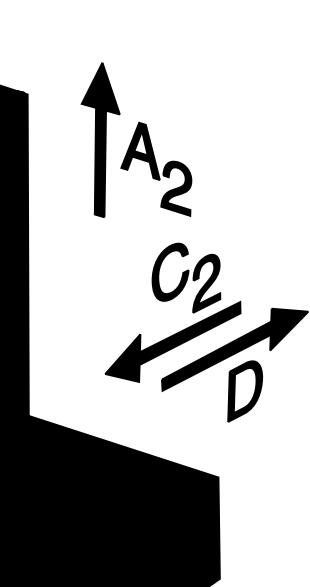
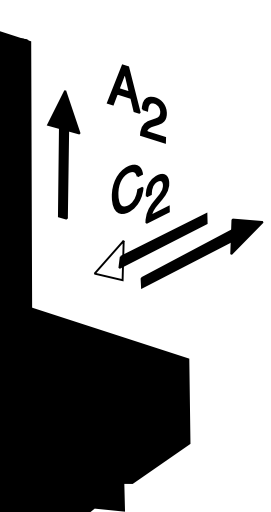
part: (100, 139) -> (63, 154), moved
part: (186, 277) -> (140, 193), moved
fill: (122, 358) -> (108, 260), removed
part: (245, 390) -> (210, 287), removed

